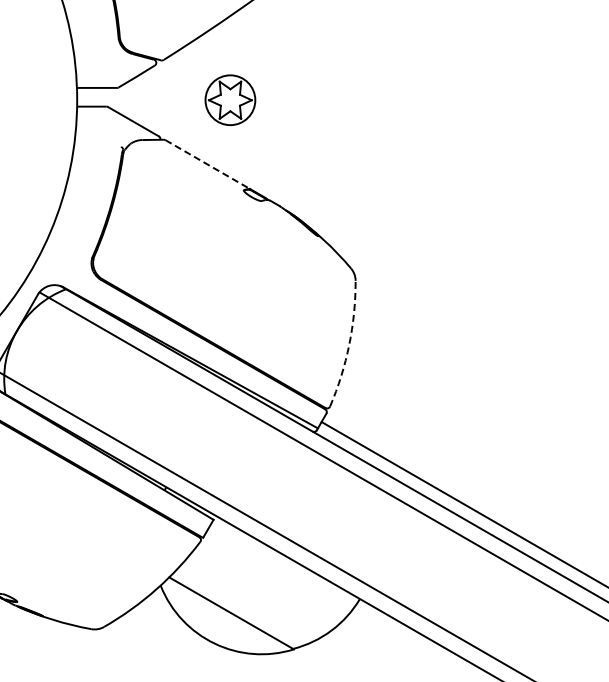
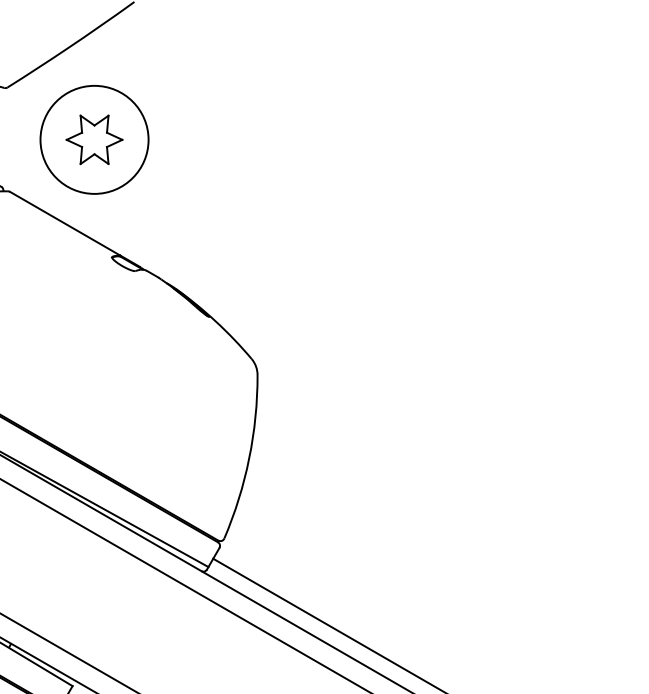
circle: (229, 99) -> (93, 138), size x1.67
line: (207, 164) -> (64, 223), dashed -> solid
arc: (349, 344) -> (249, 457), dashed -> solid

